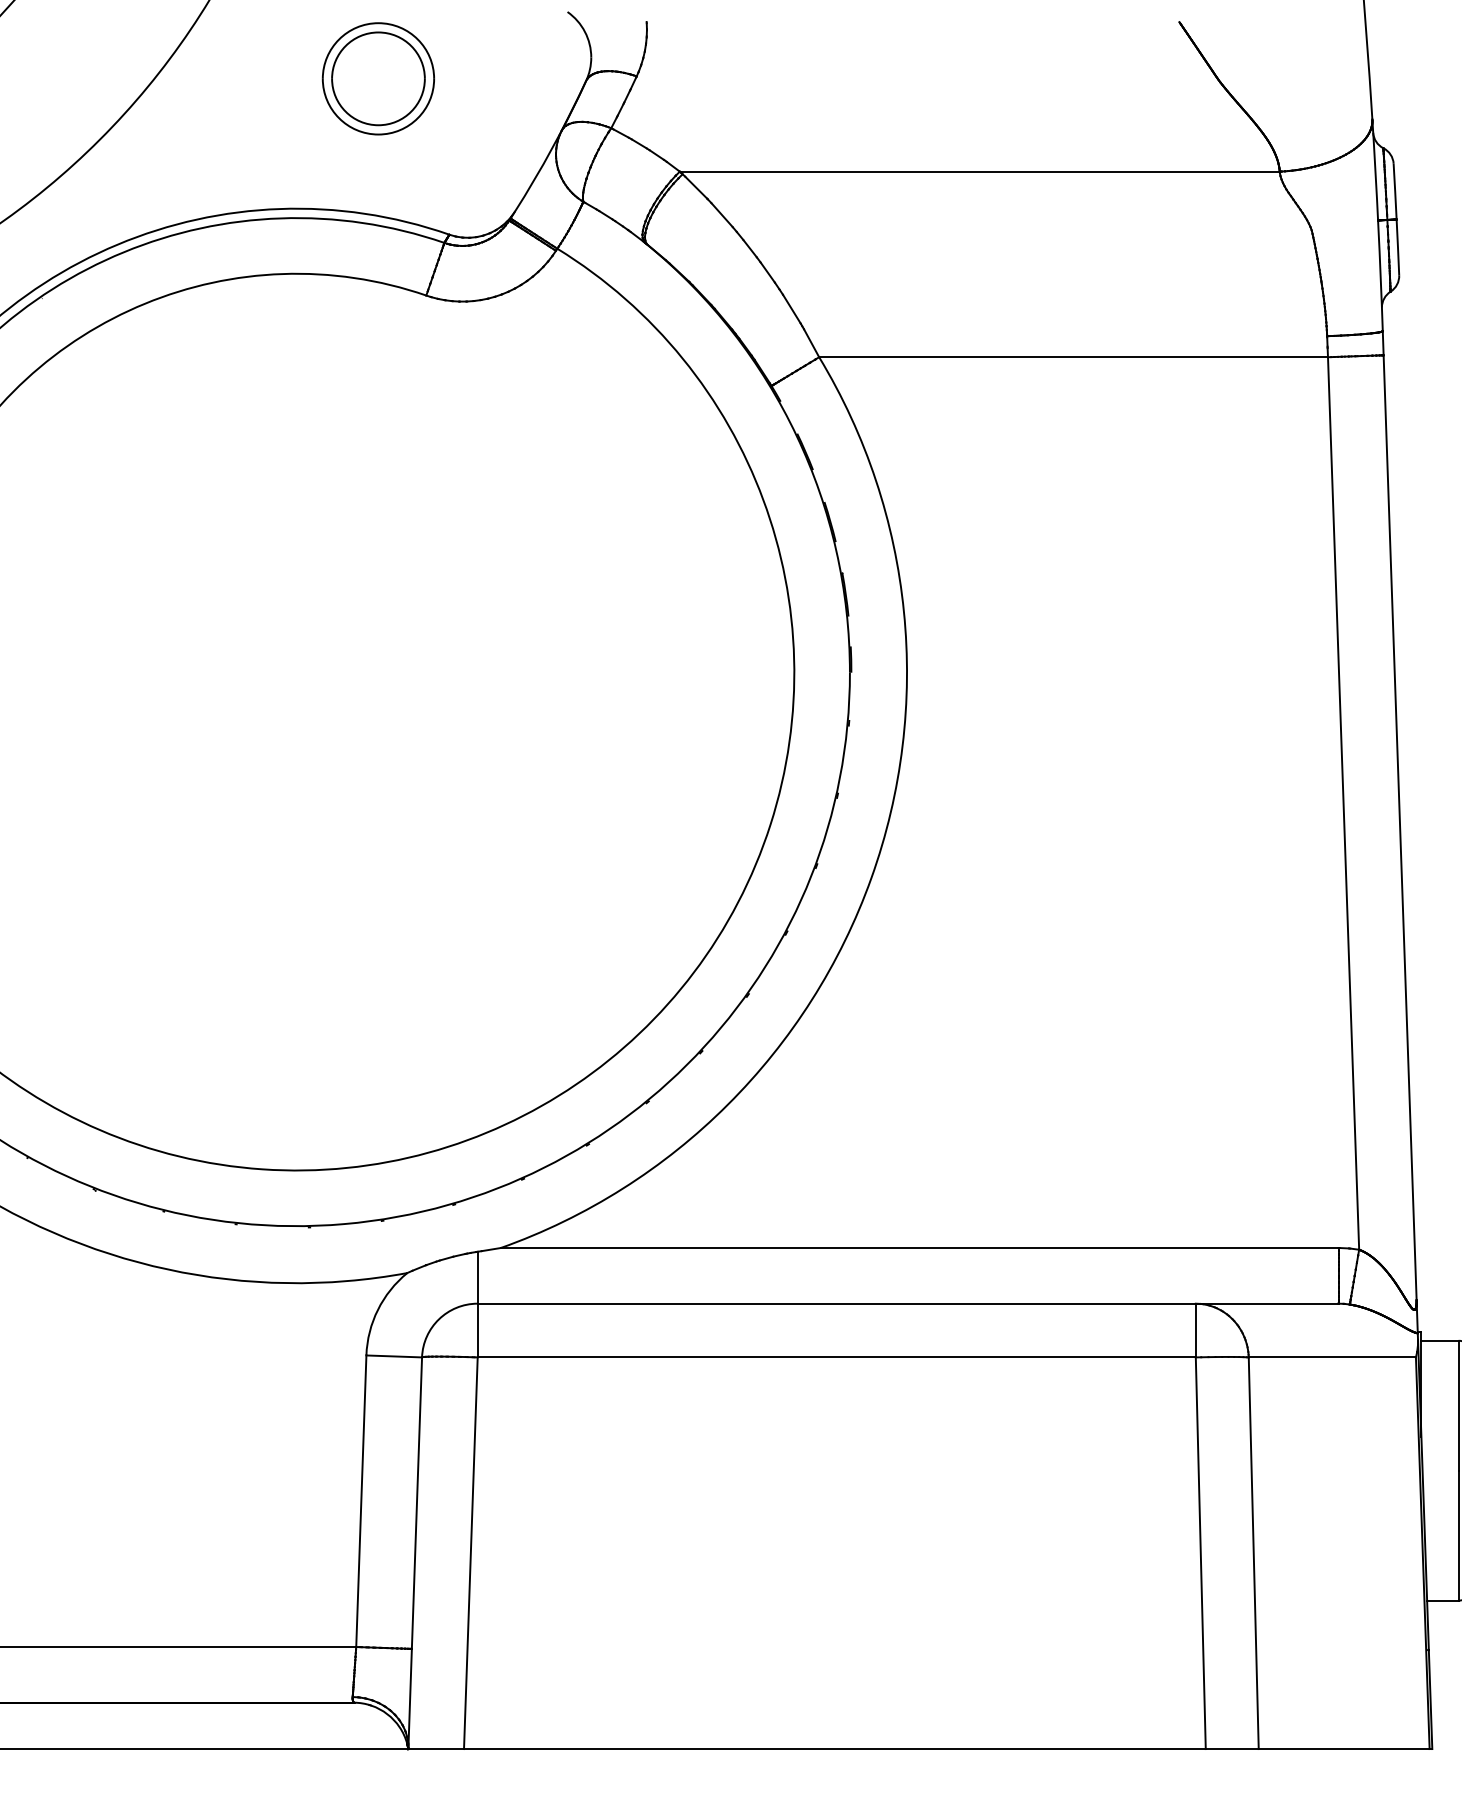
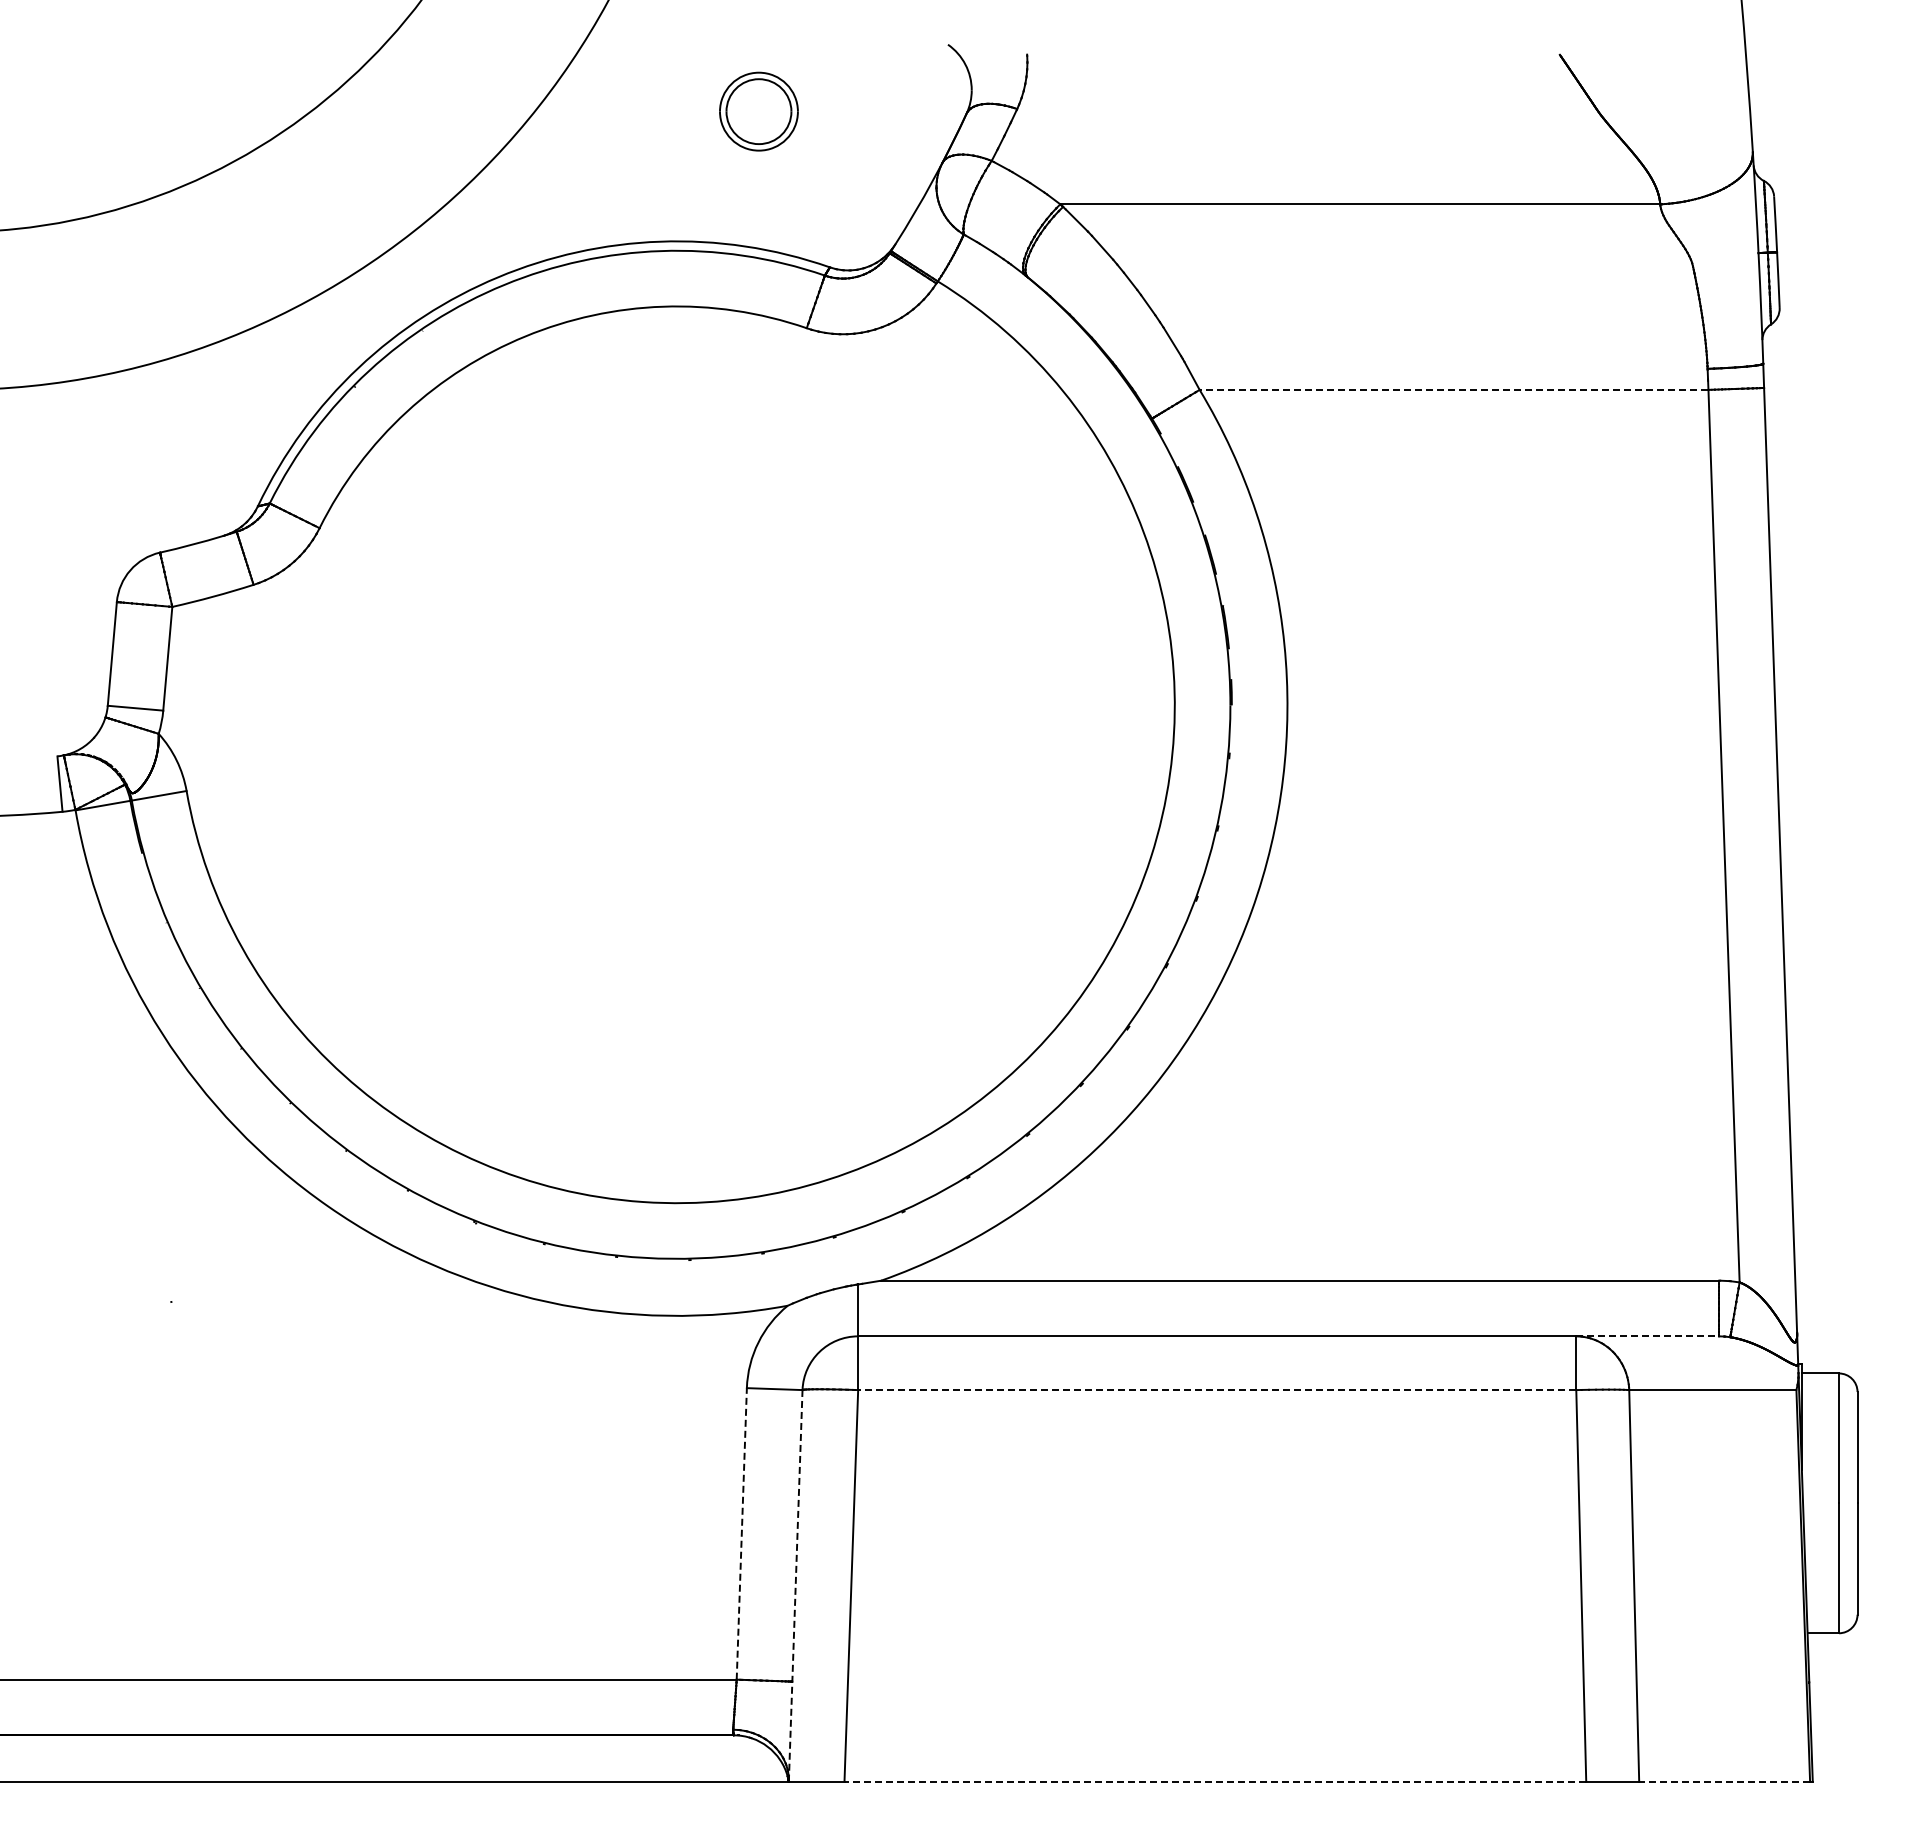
part: (378, 78) -> (758, 111), size x0.7
line: (1073, 356) -> (1453, 389), solid -> dashed
line: (1268, 1303) -> (1648, 1336), solid -> dashed
line: (836, 1357) -> (1216, 1390), solid -> dashed
line: (361, 1500) -> (741, 1533), solid -> dashed
line: (415, 1552) -> (795, 1585), solid -> dashed
line: (835, 1748) -> (1215, 1781), solid -> dashed
line: (1344, 1748) -> (1724, 1781), solid -> dashed

